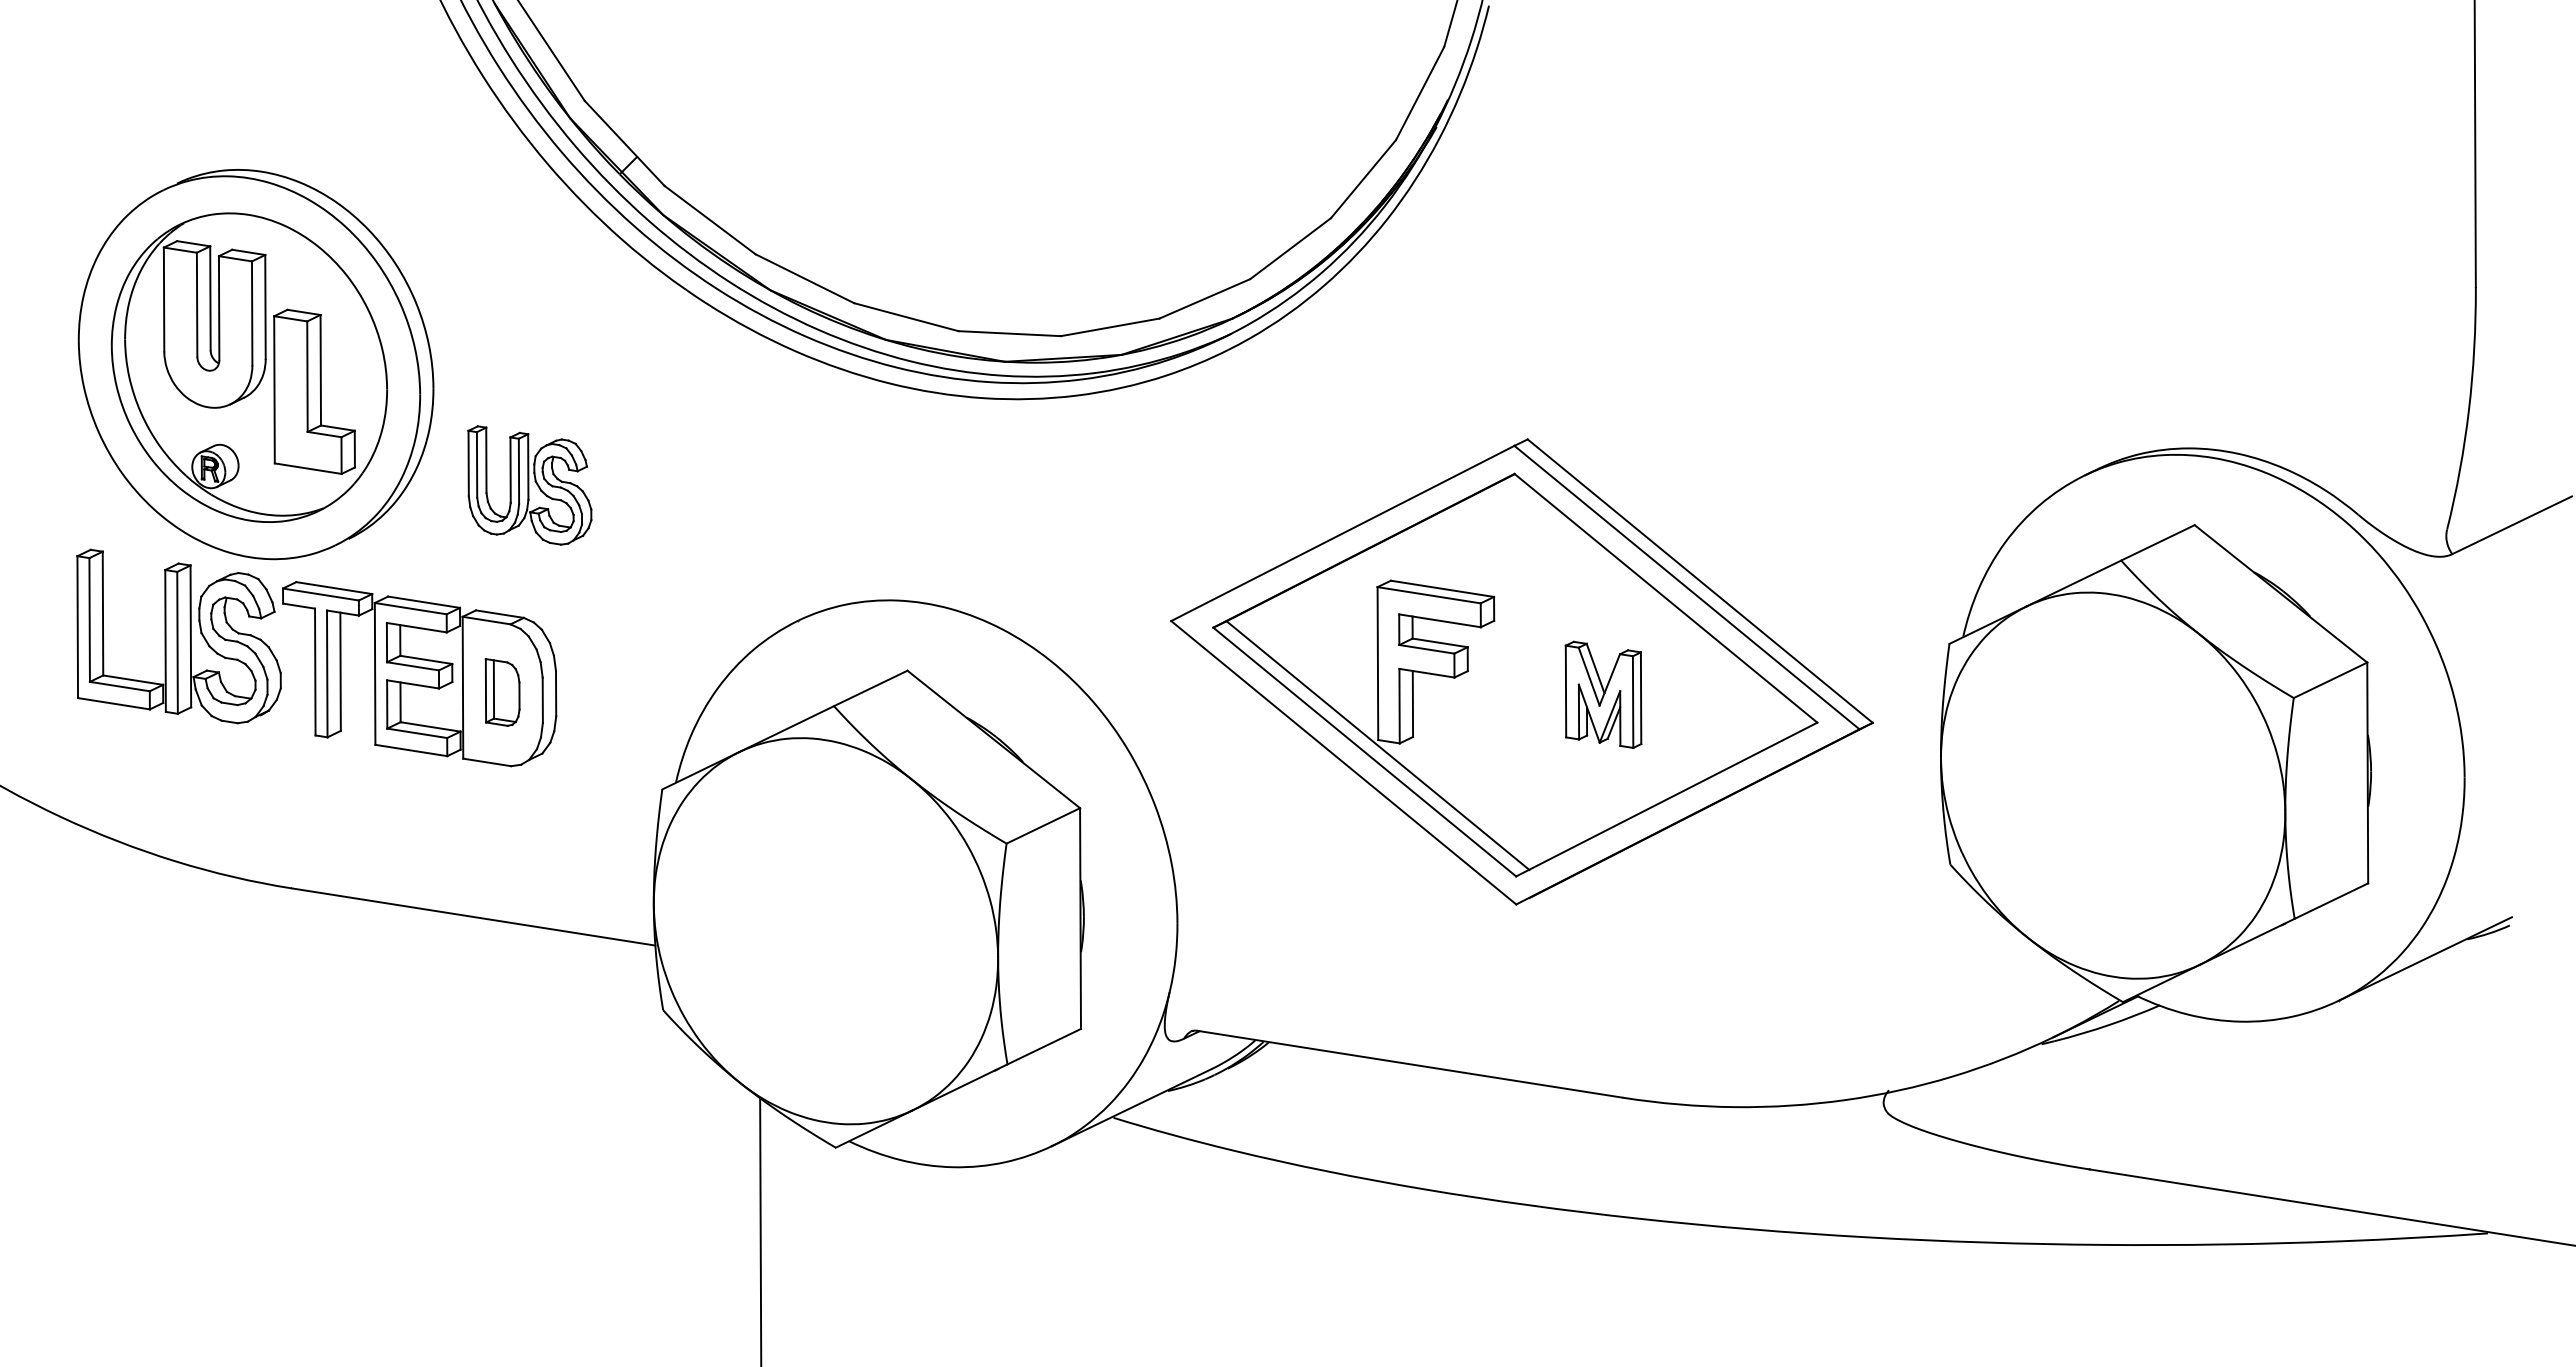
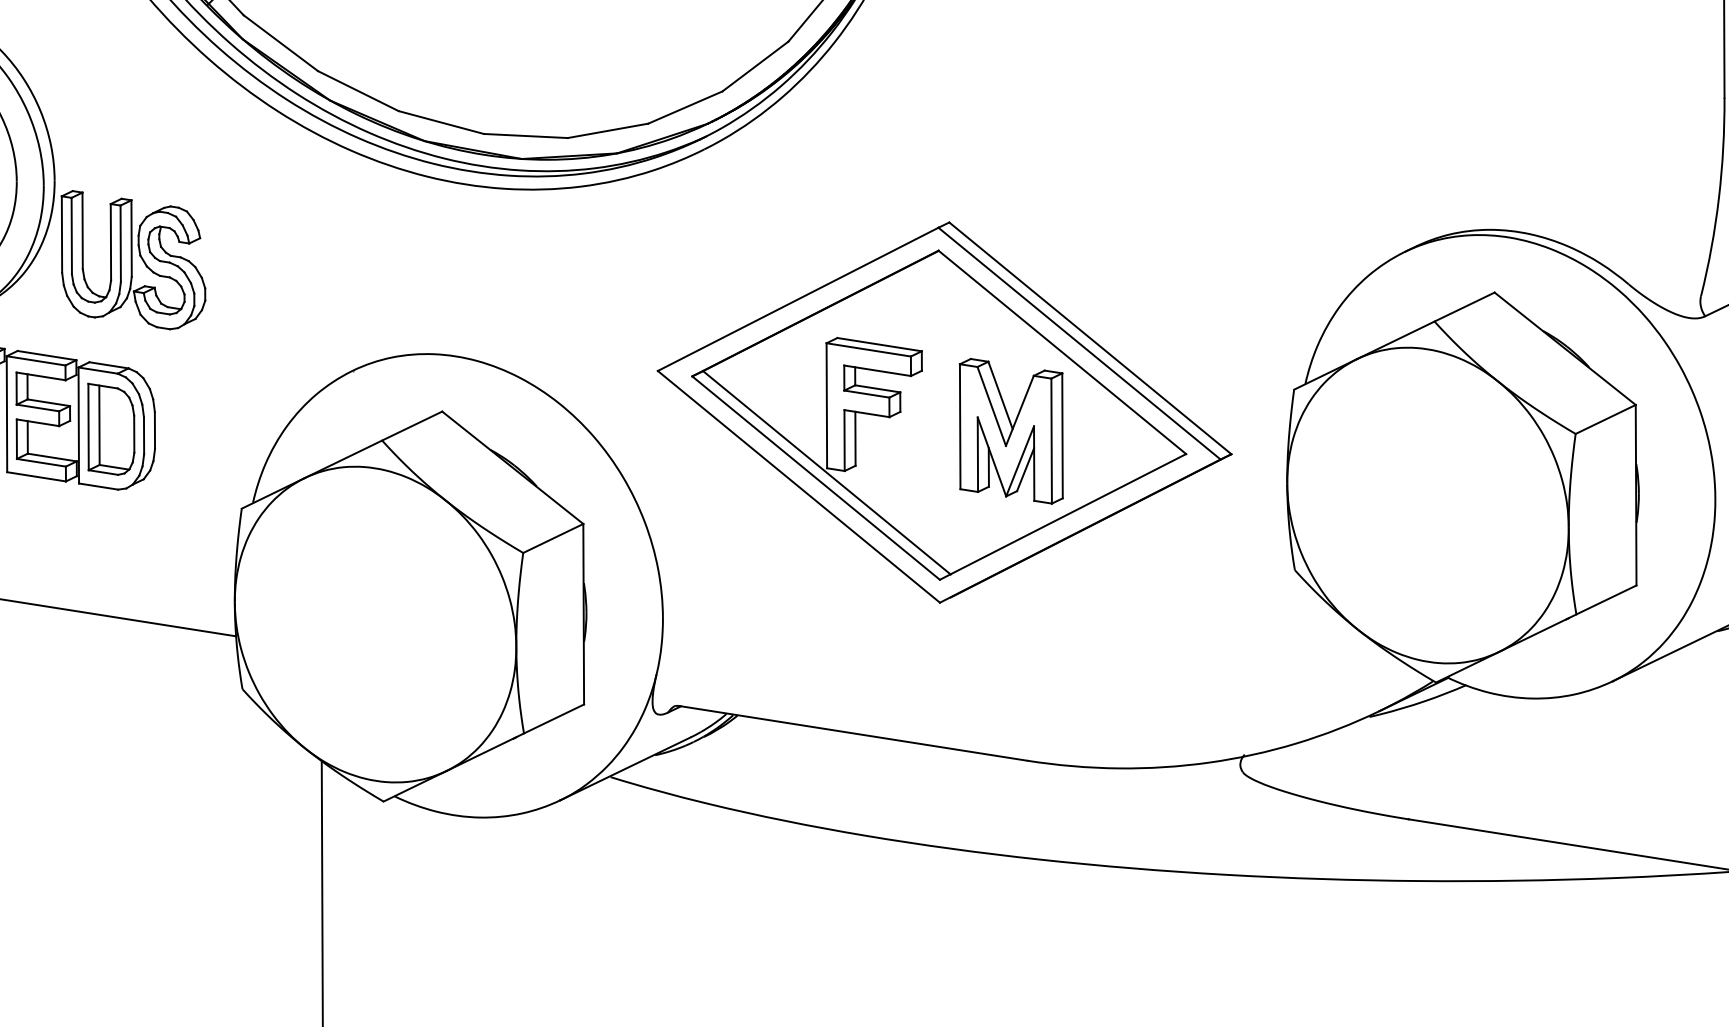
part: (529, 485) -> (133, 260), size x1.43
part: (502, 692) -> (111, 429), size x1.67
part: (1603, 694) -> (1011, 431), size x1.67

